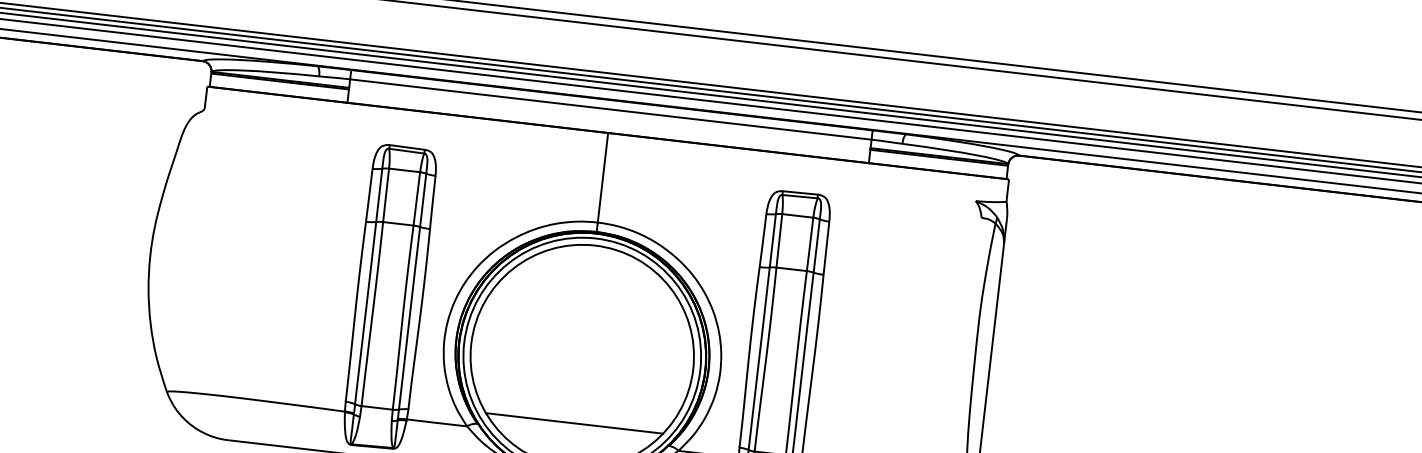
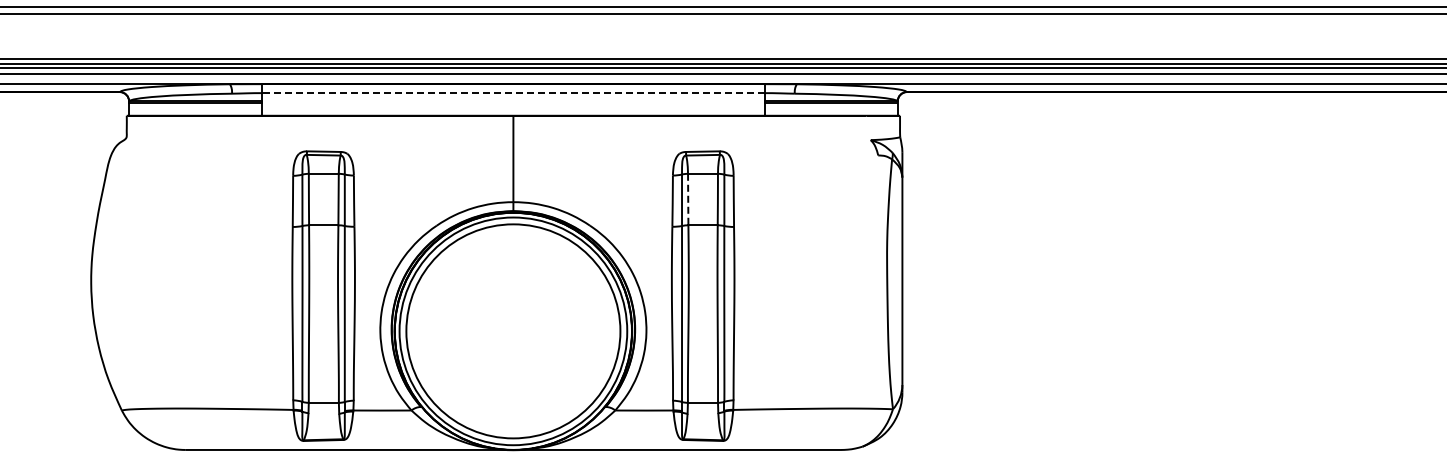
line: (609, 109) -> (512, 93), solid -> dashed
line: (779, 240) -> (688, 199), solid -> dashed
line: (573, 422) -> (512, 395), removed

